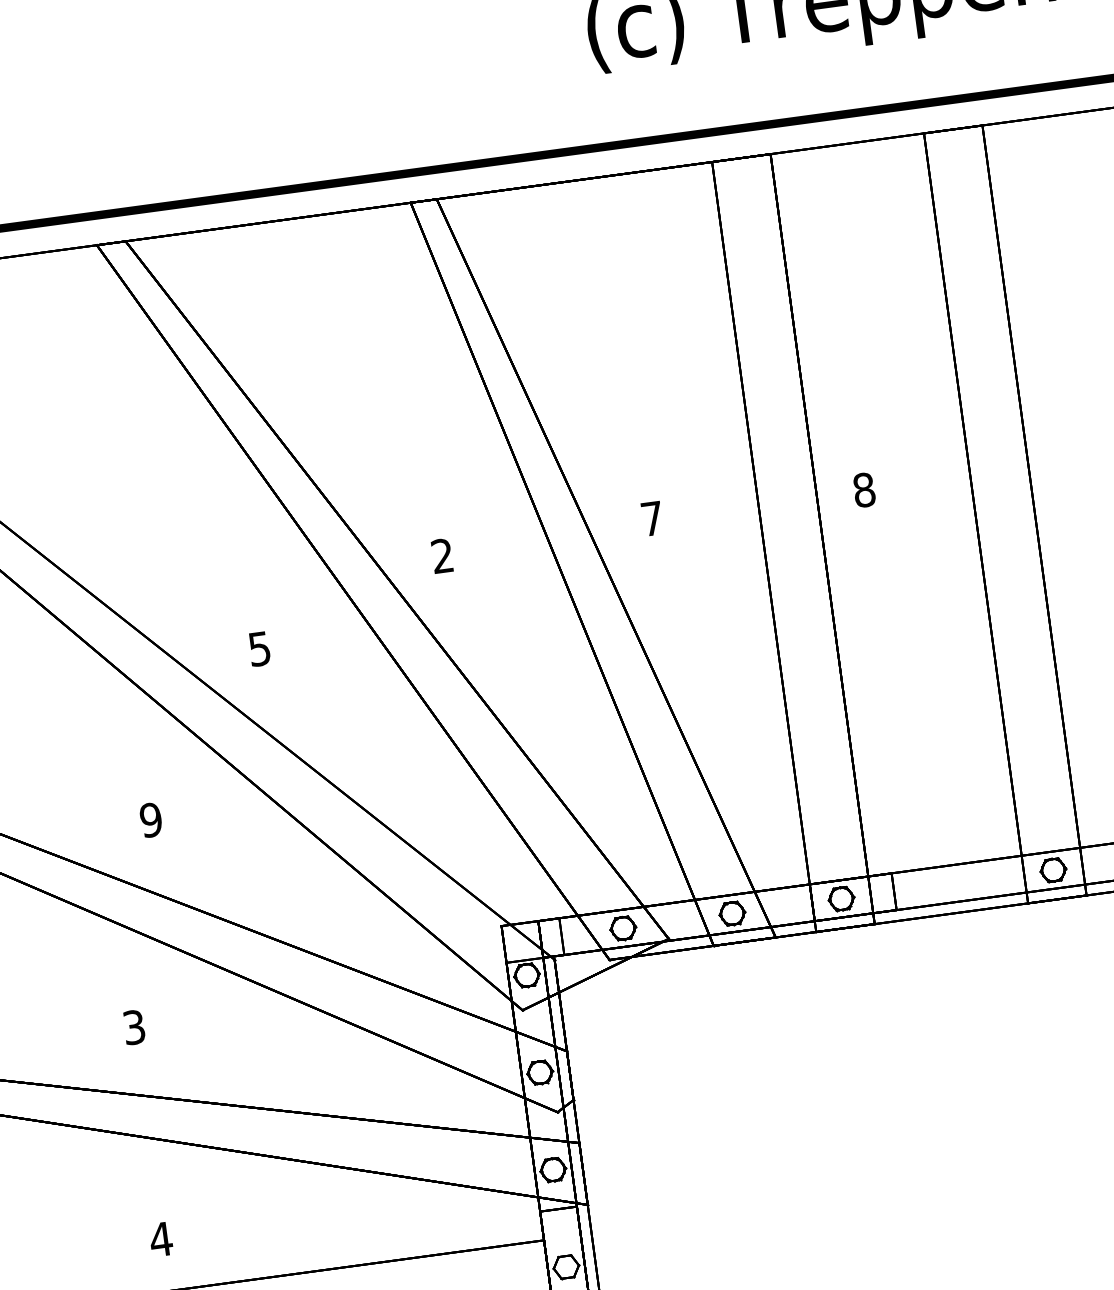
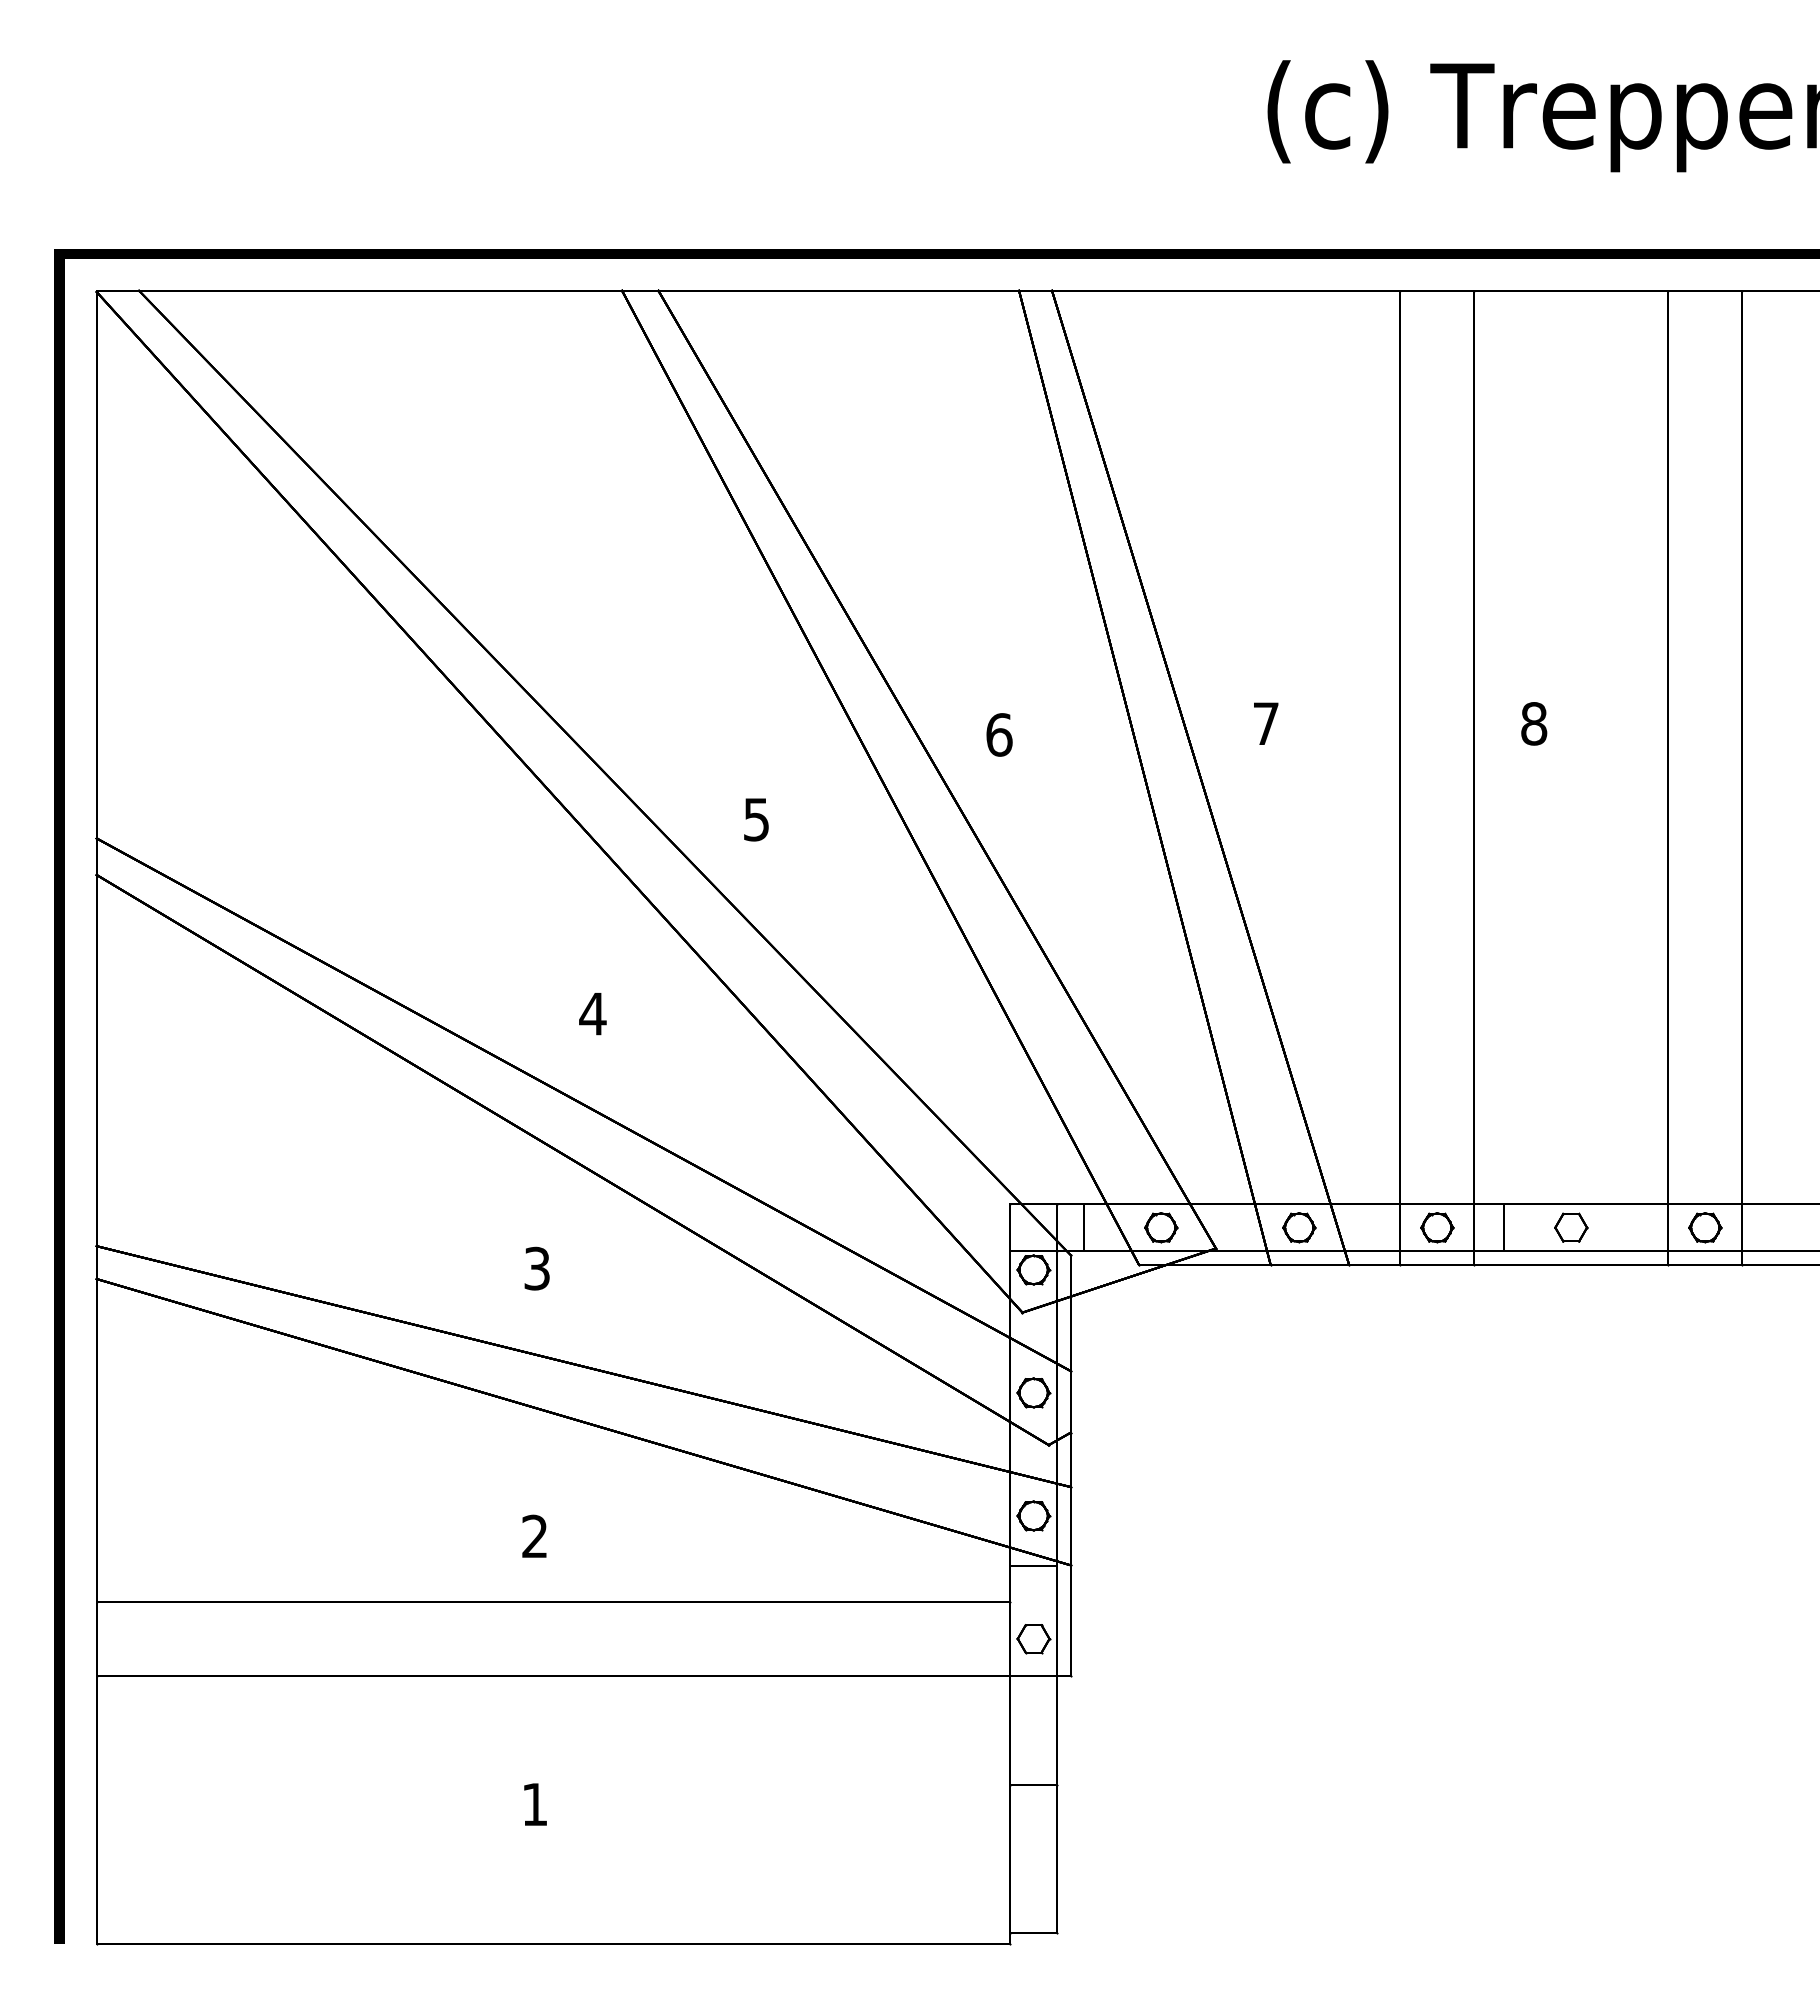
text: (442, 555) -> (999, 734), 2 -> 6
text: (150, 819) -> (592, 1013), 9 -> 4
part: (947, 884) -> (1571, 1227), added
text: (160, 1238) -> (534, 1535), 4 -> 2

